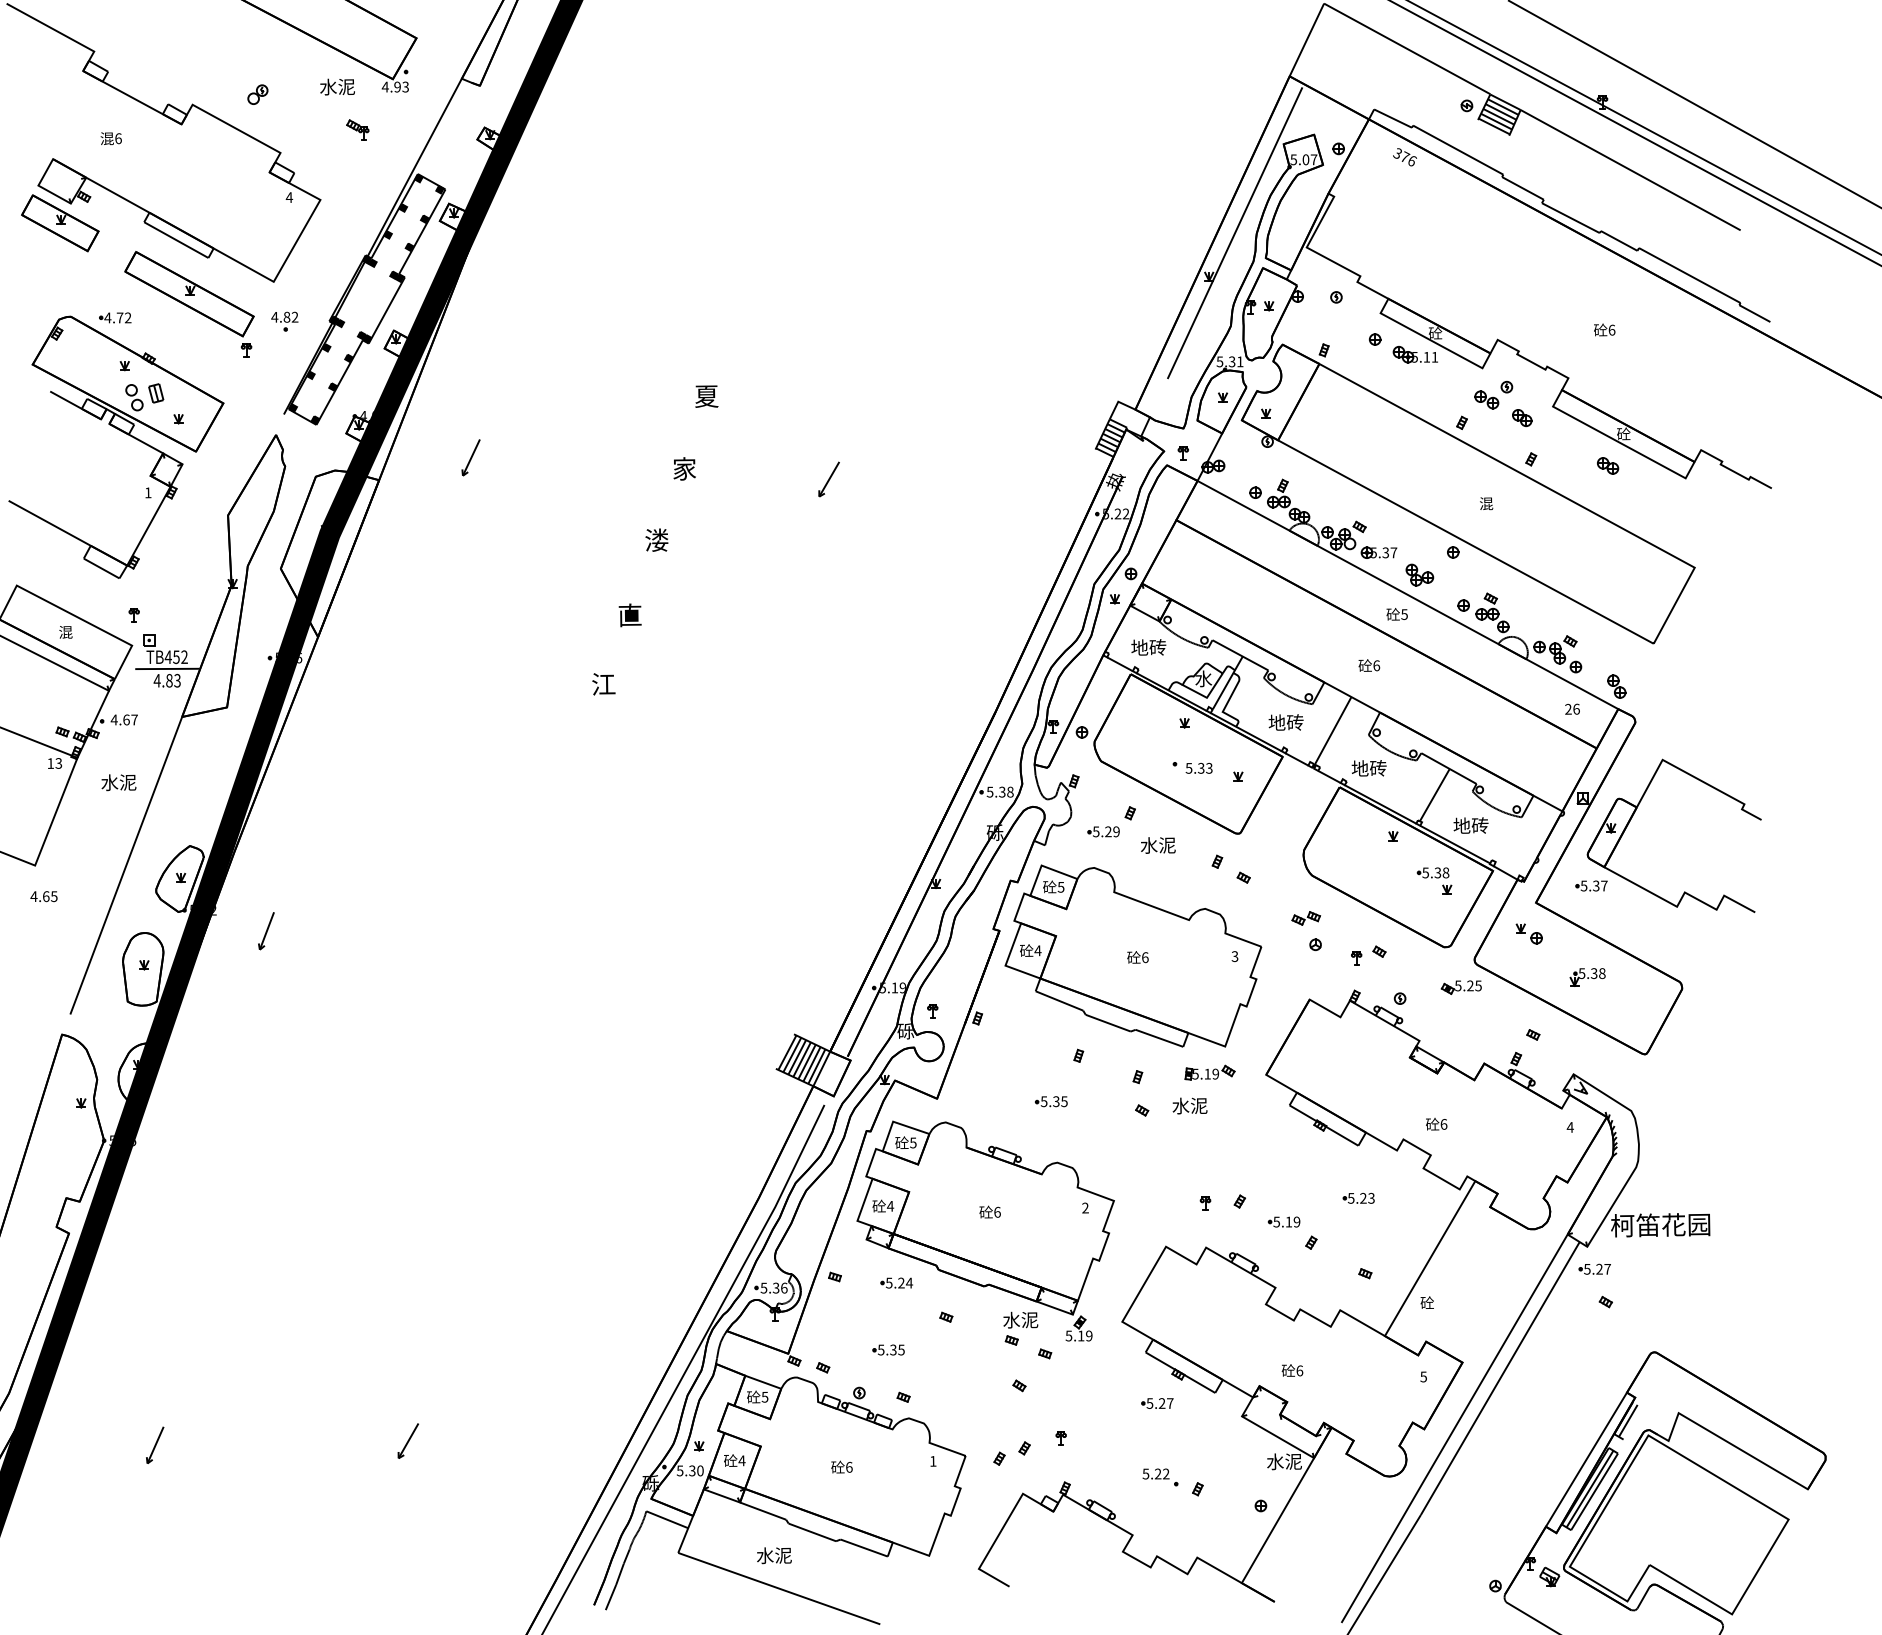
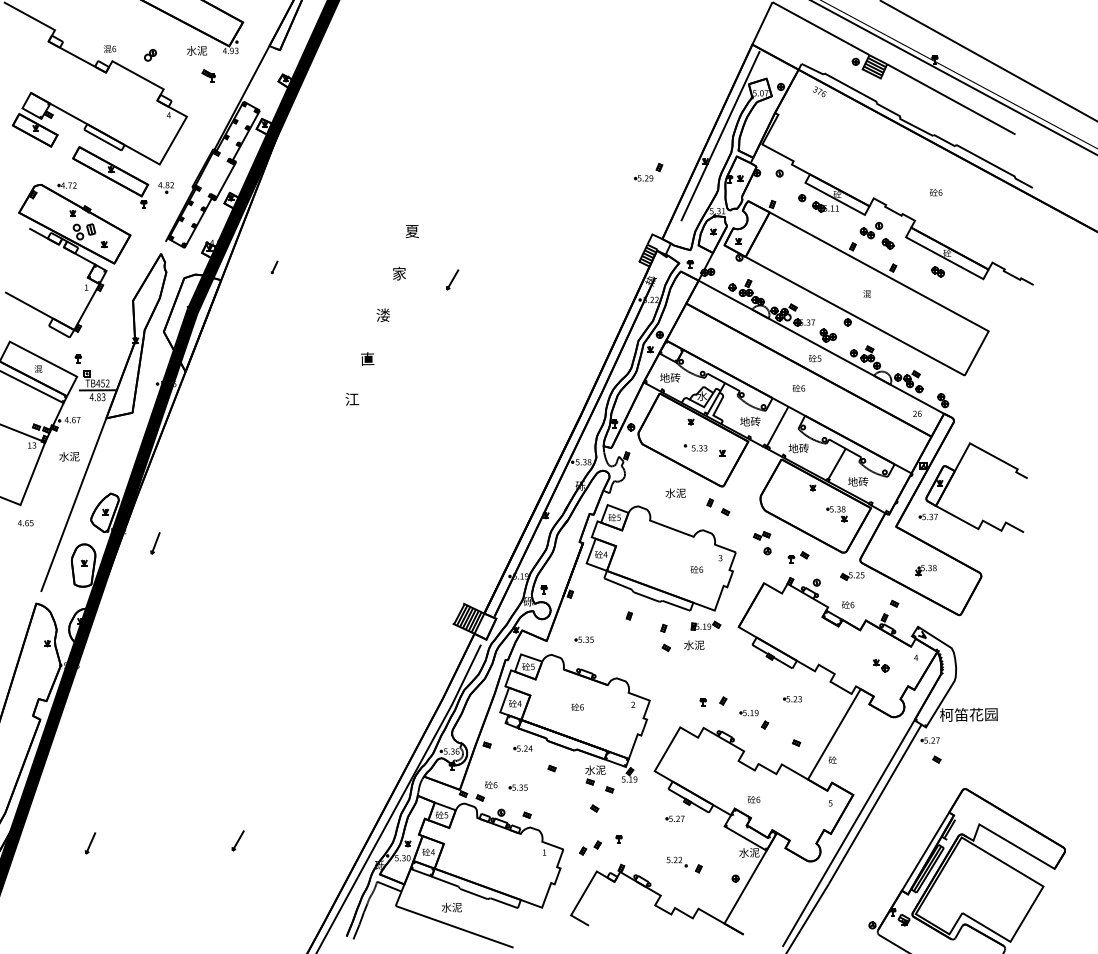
text: (112, 137) -> (110, 48), moved
part: (470, 458) -> (274, 267), size x0.6
part: (828, 478) -> (452, 279), moved
part: (1111, 821) -> (648, 172), moved
part: (1528, 933) -> (880, 665), moved
text: (1137, 957) -> (696, 569), moved
part: (1049, 1101) -> (583, 639), moved
text: (1437, 1123) -> (848, 604), moved
text: (842, 1466) -> (491, 784), moved

